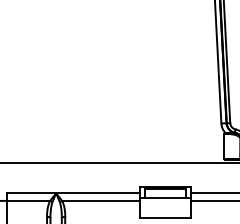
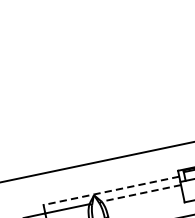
line: (72, 192) -> (110, 190), solid -> dashed
line: (100, 200) -> (140, 193), solid -> dashed

